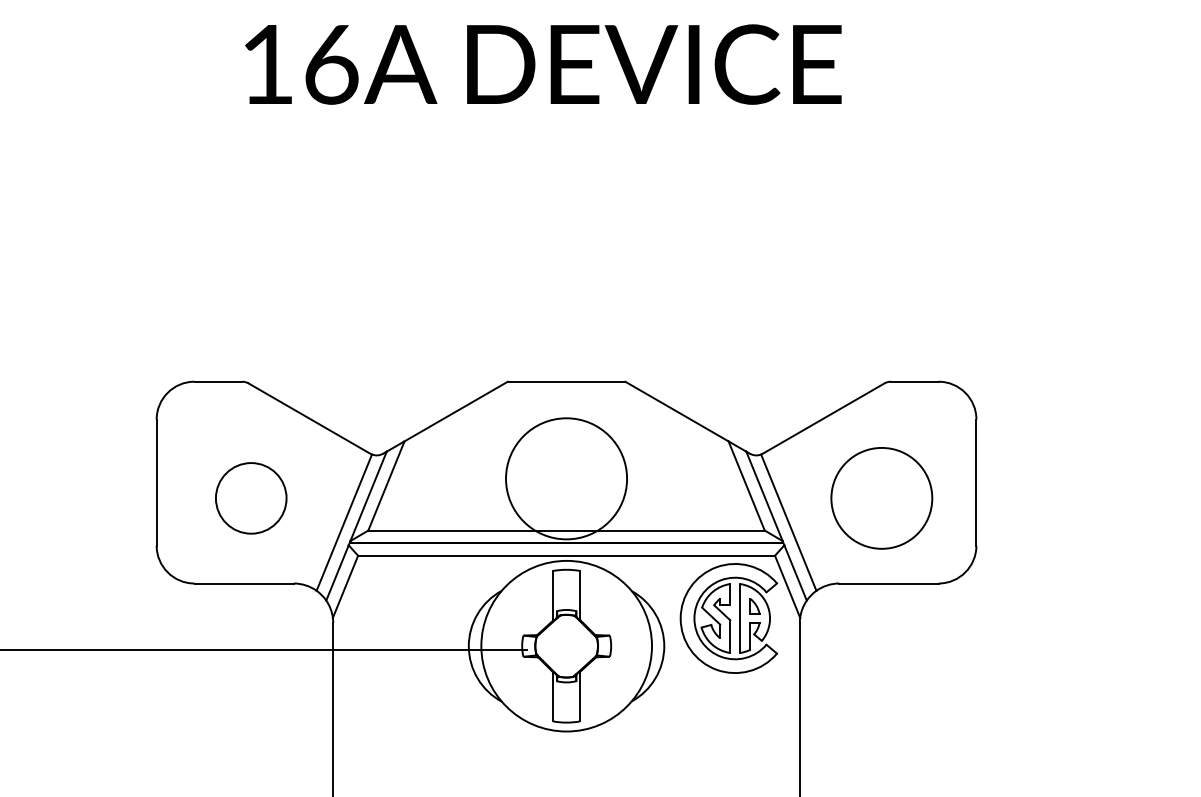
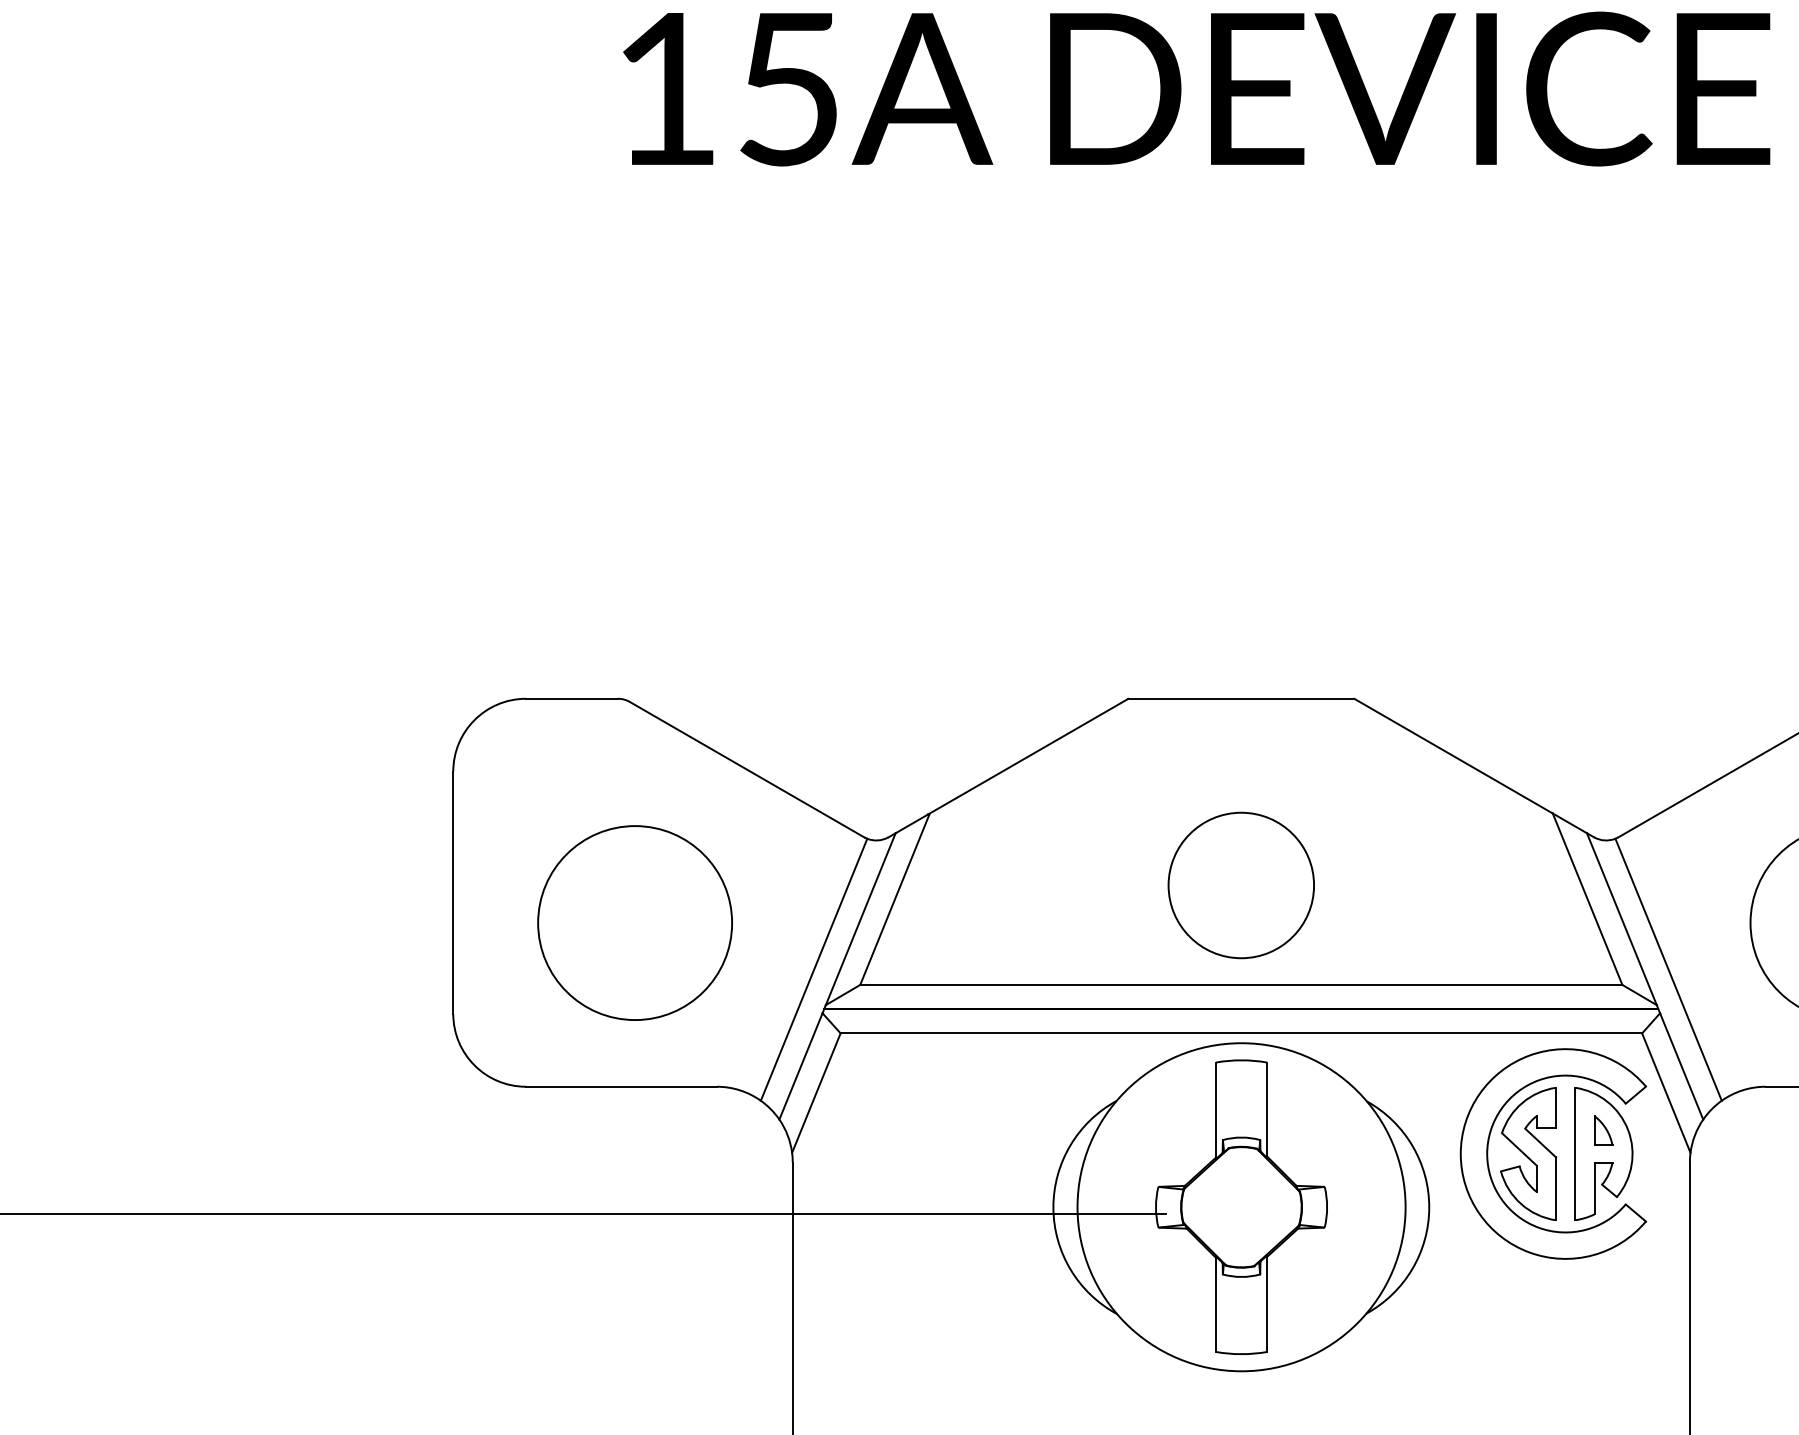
text: (331, 64) -> (789, 88), 16A -> 15A
circle: (566, 478) -> (1241, 884), size x0.62
circle: (250, 497) -> (633, 921), size x1.43

